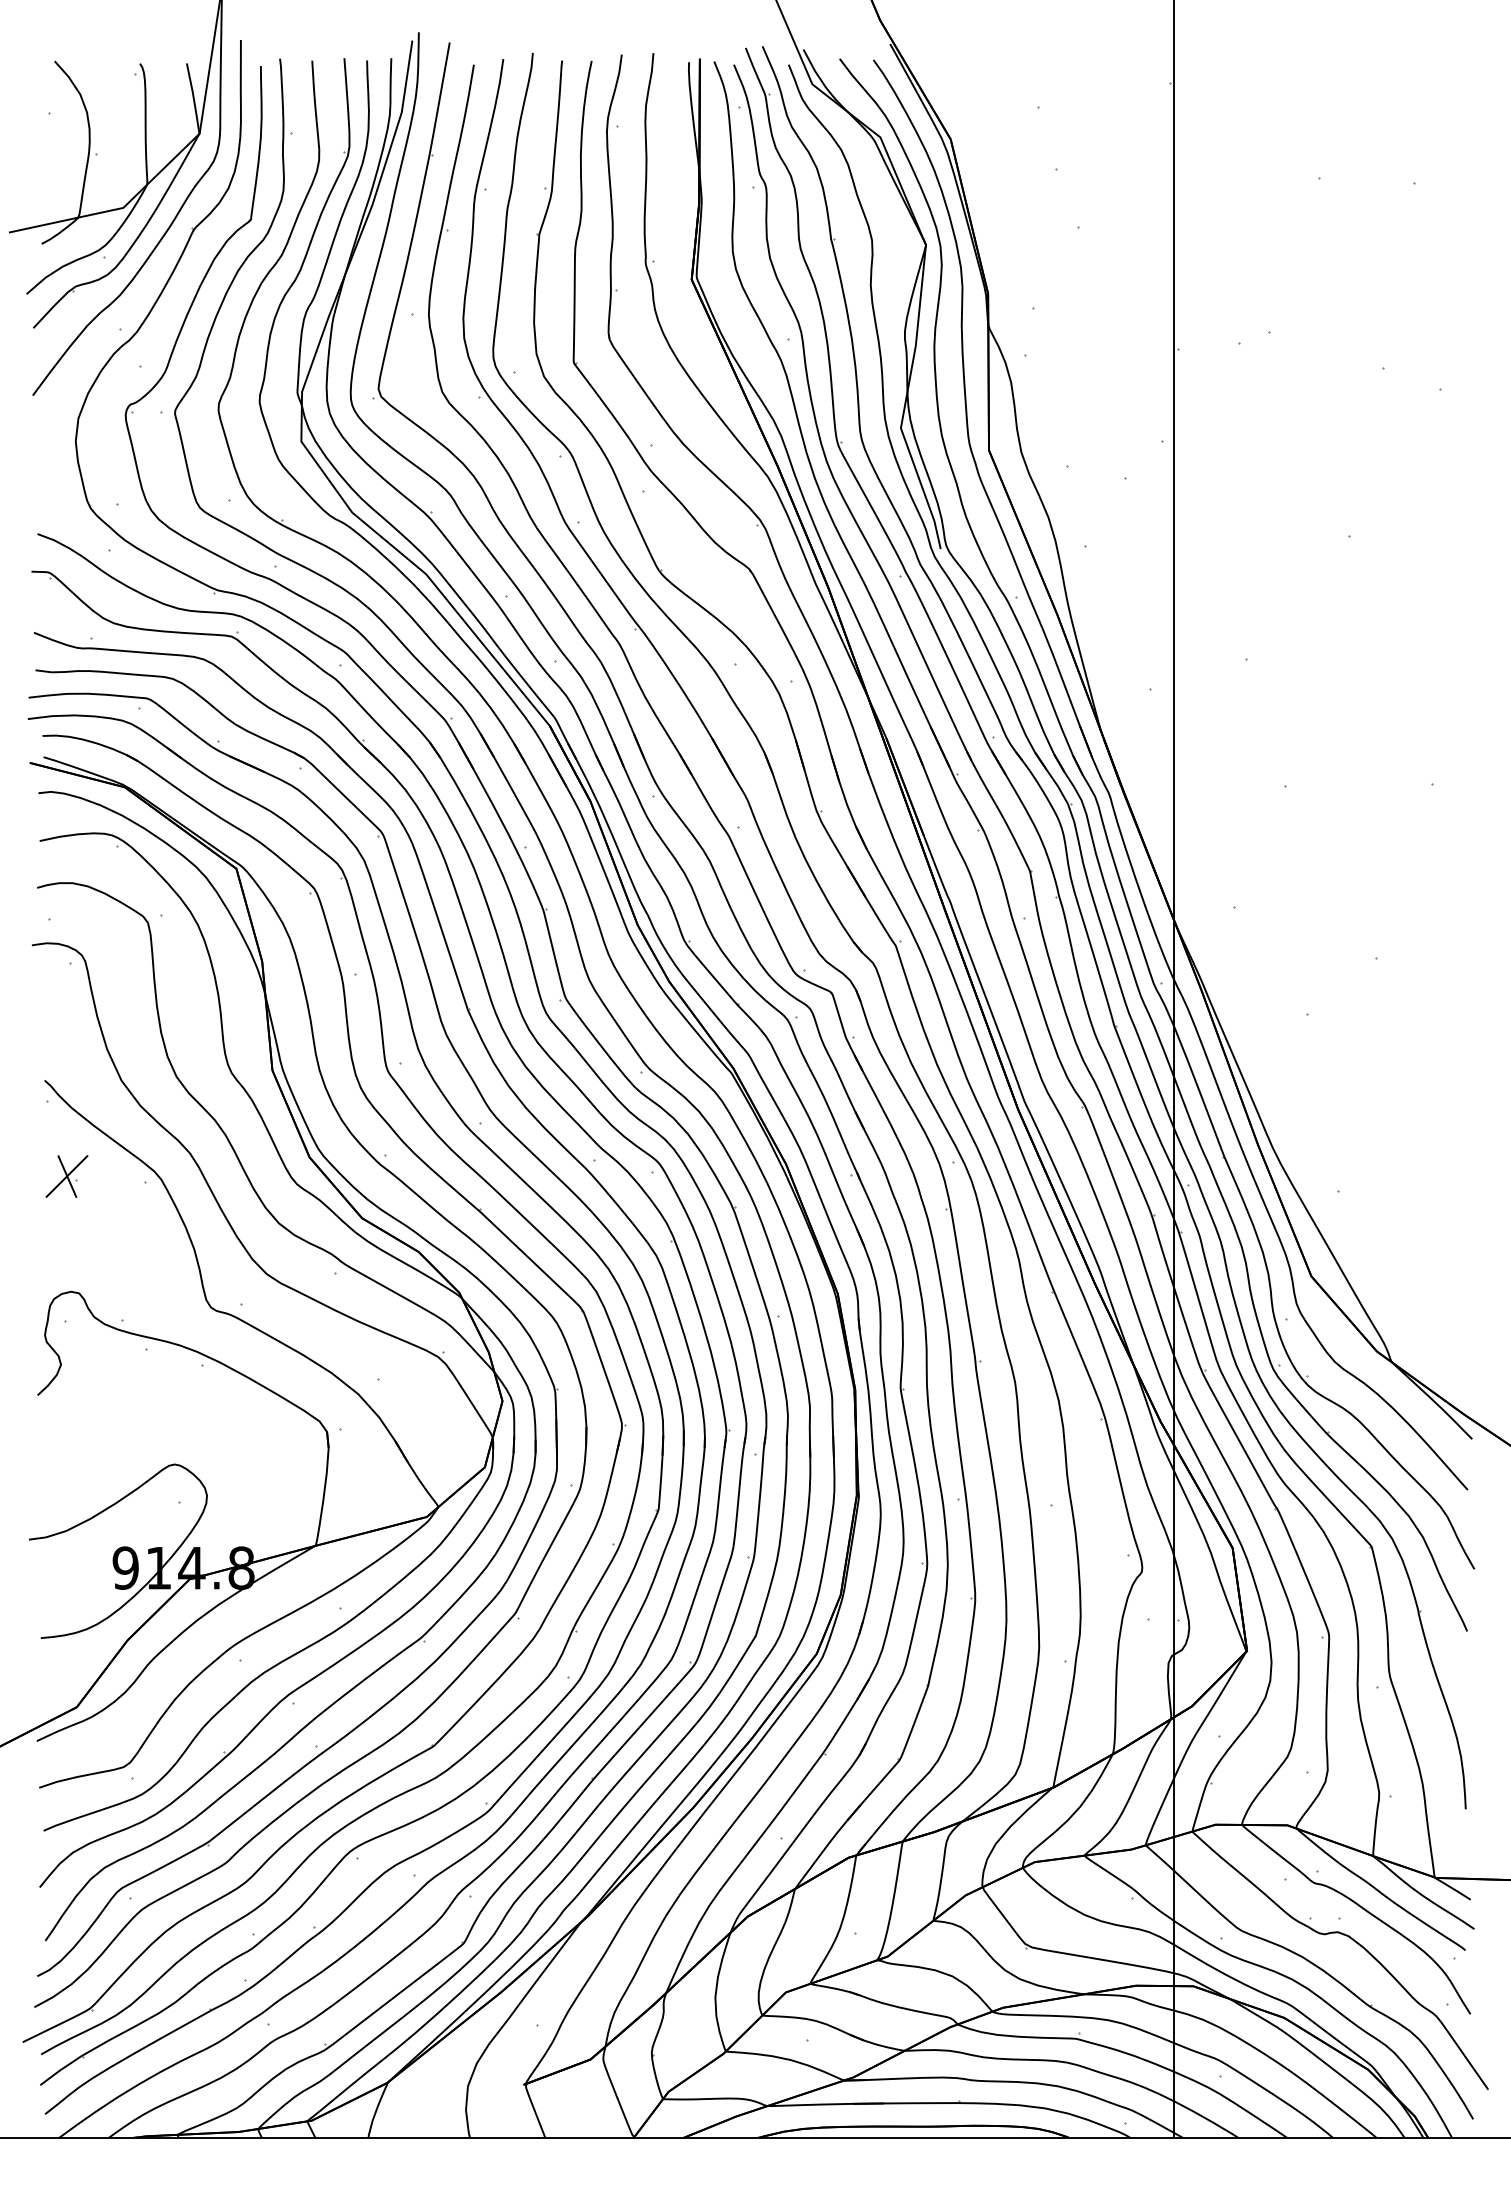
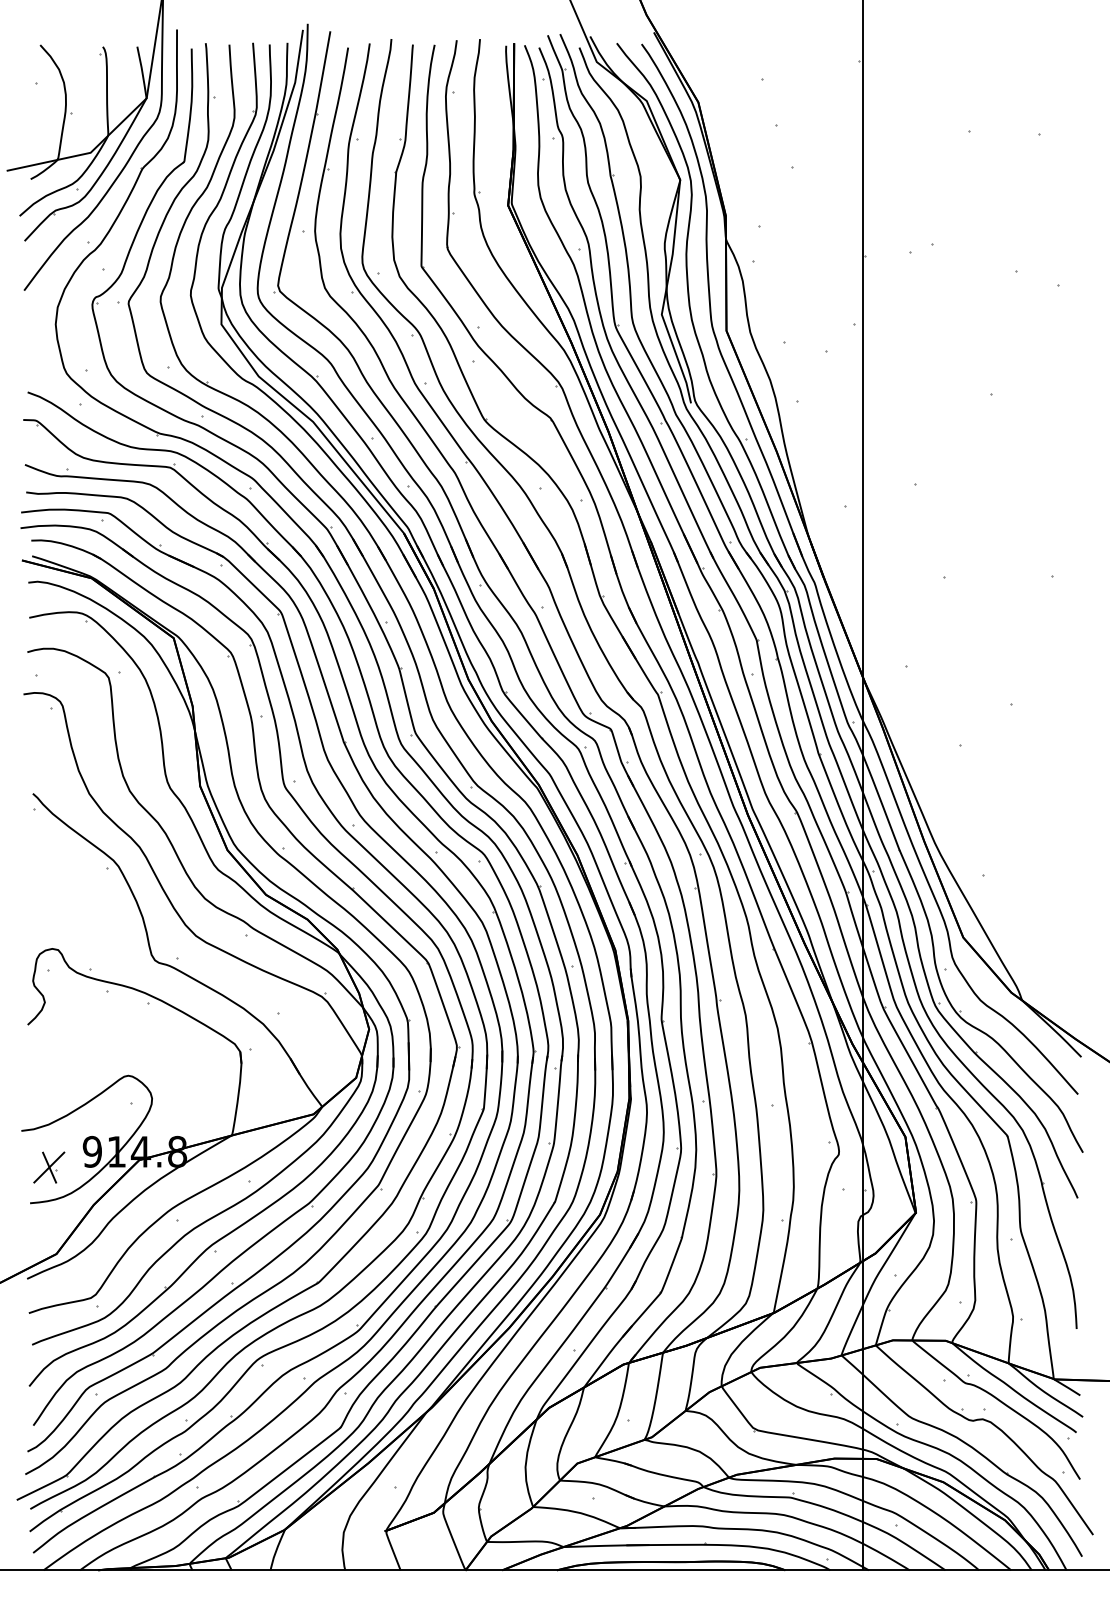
part: (66, 1176) -> (48, 1167), moved

